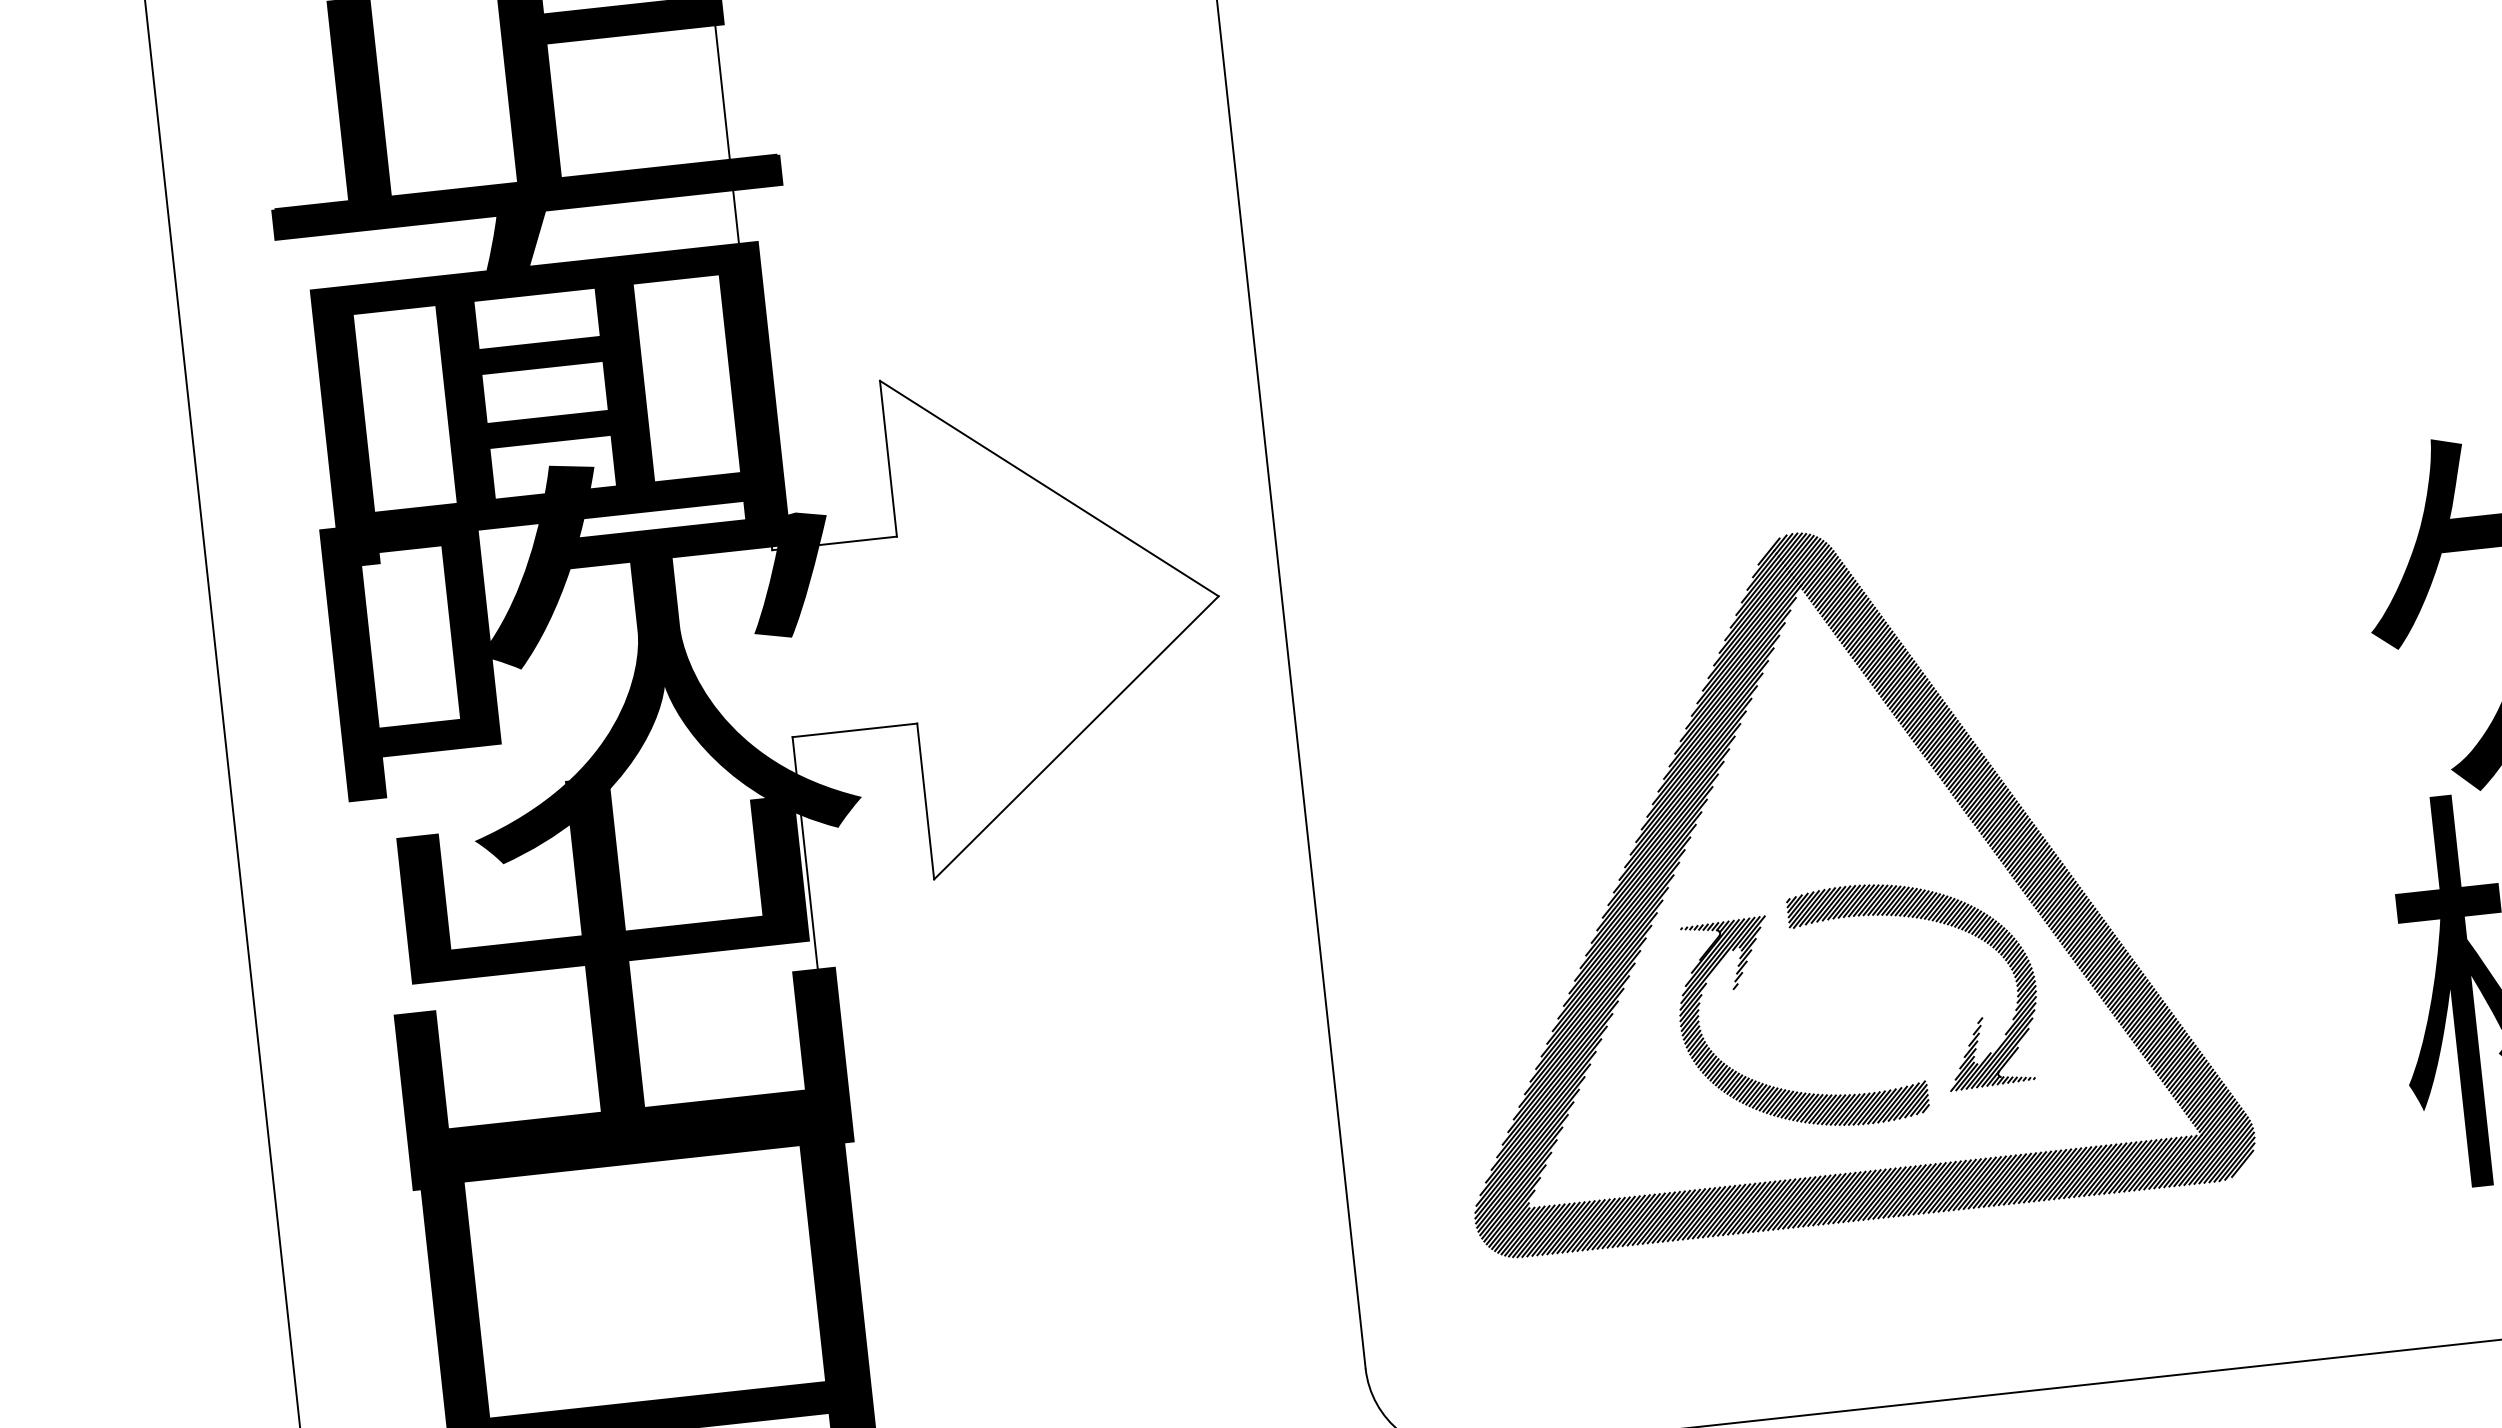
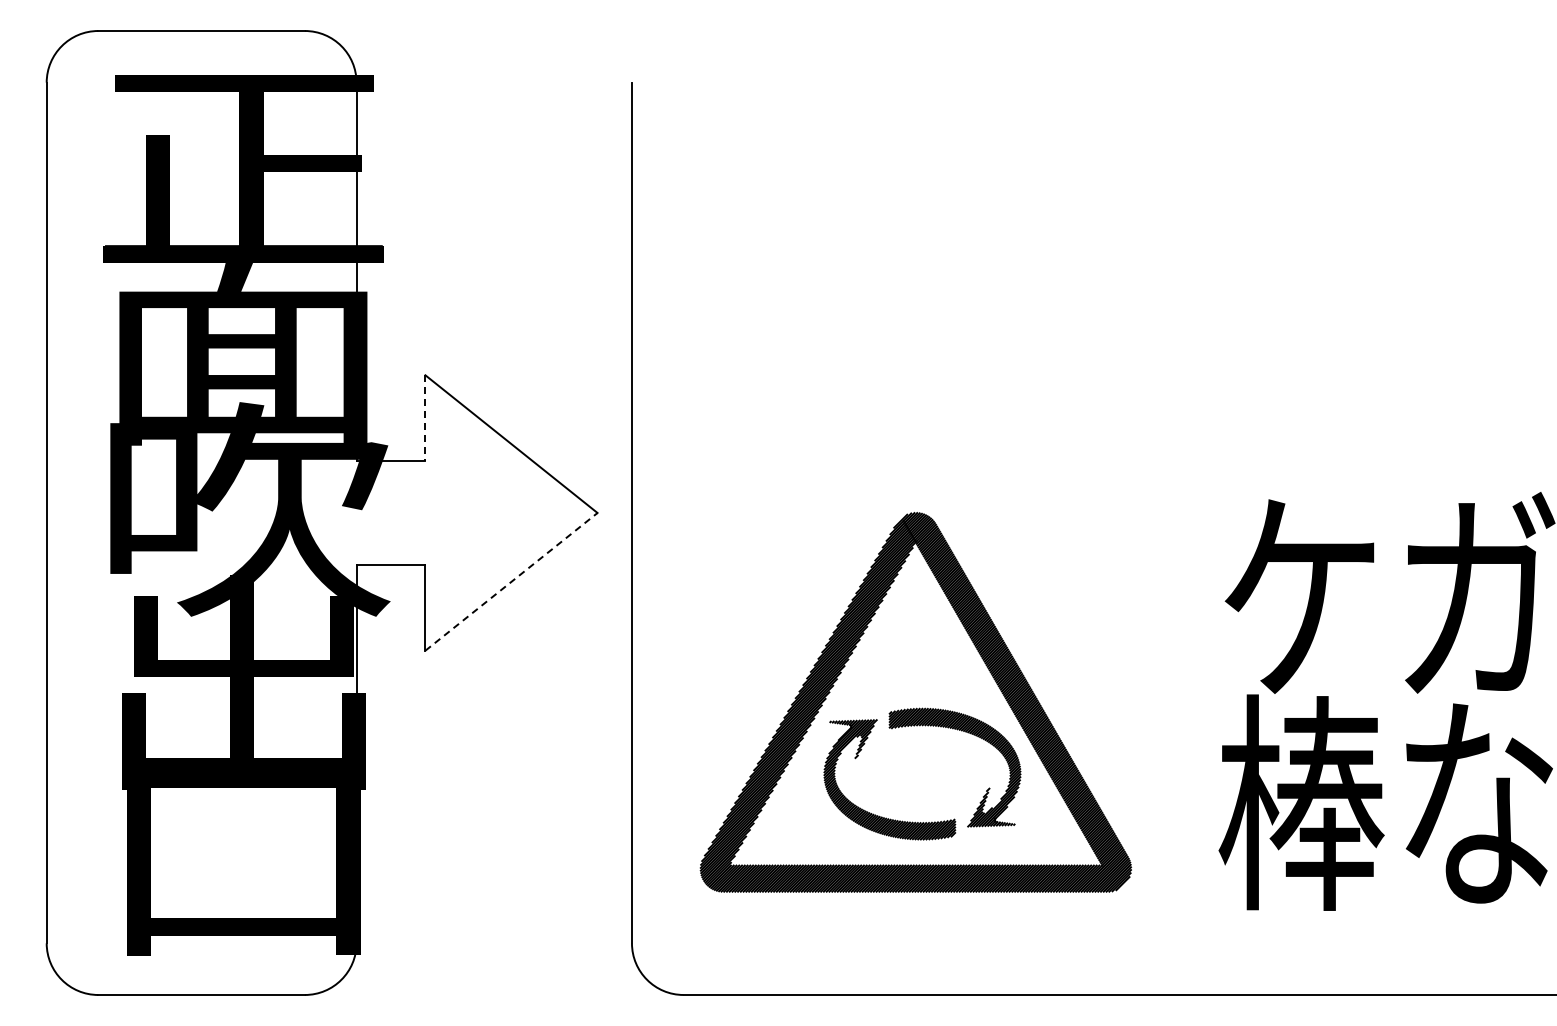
line: (888, 459) -> (425, 418), solid -> dashed
line: (1076, 737) -> (511, 581), solid -> dashed

